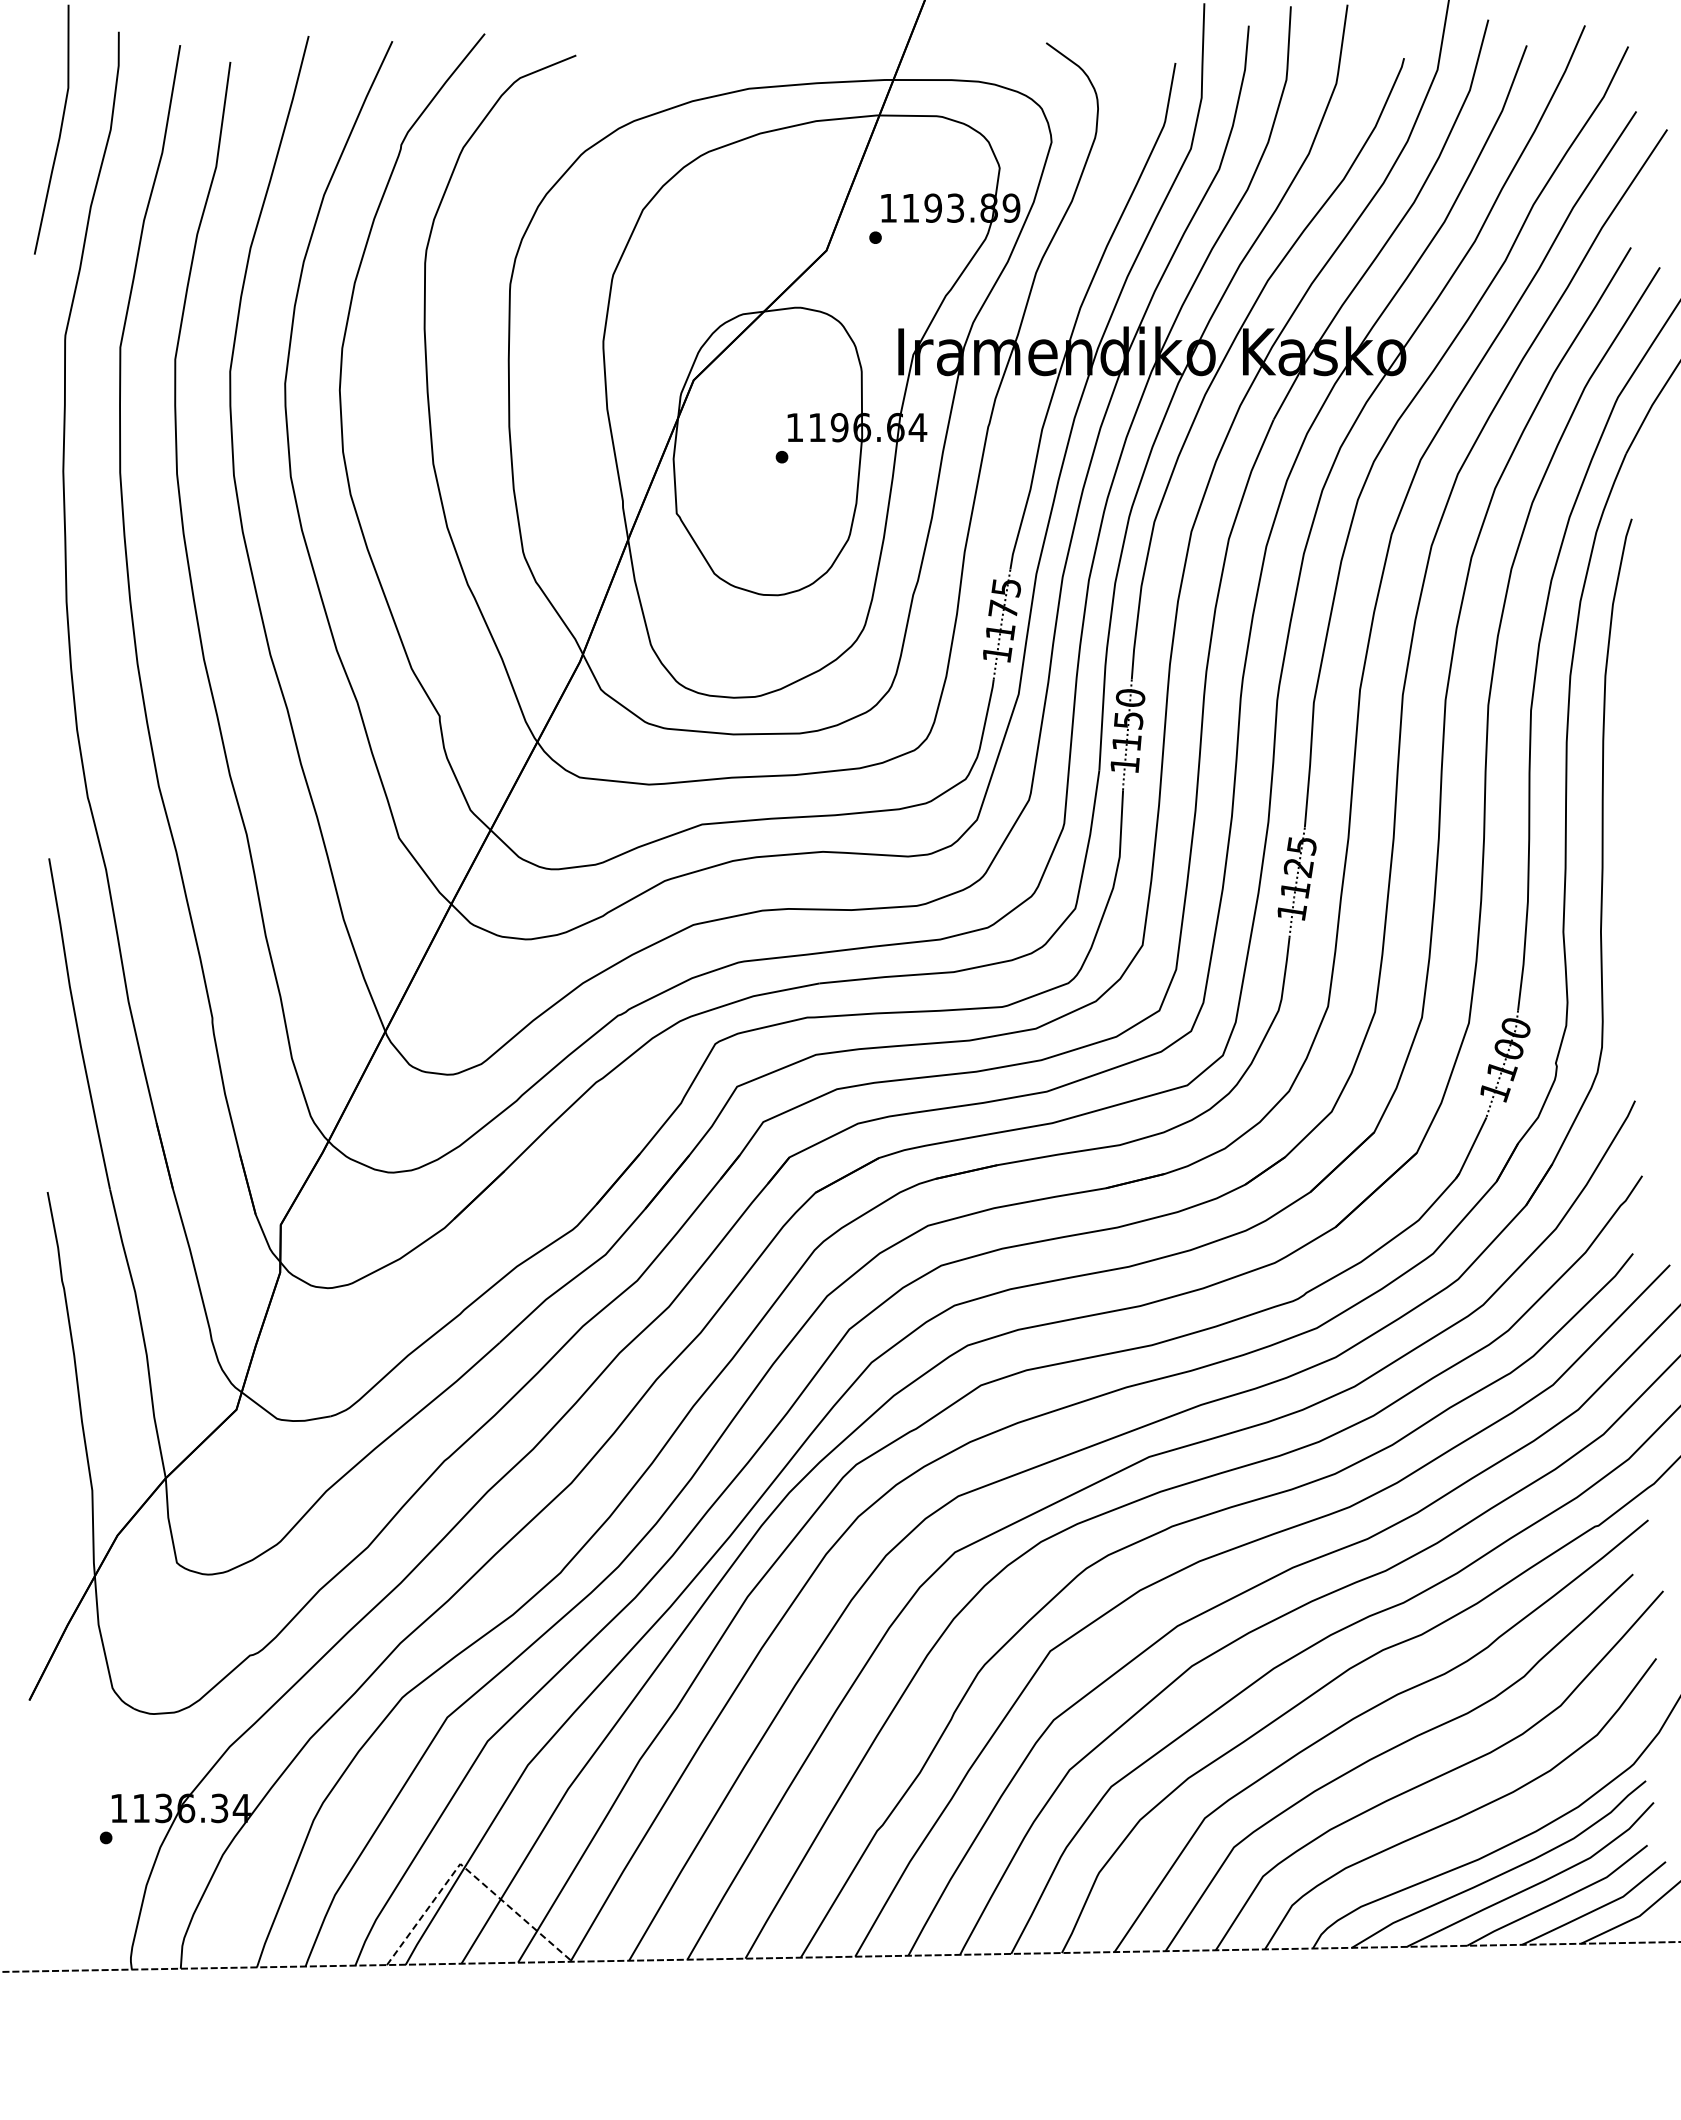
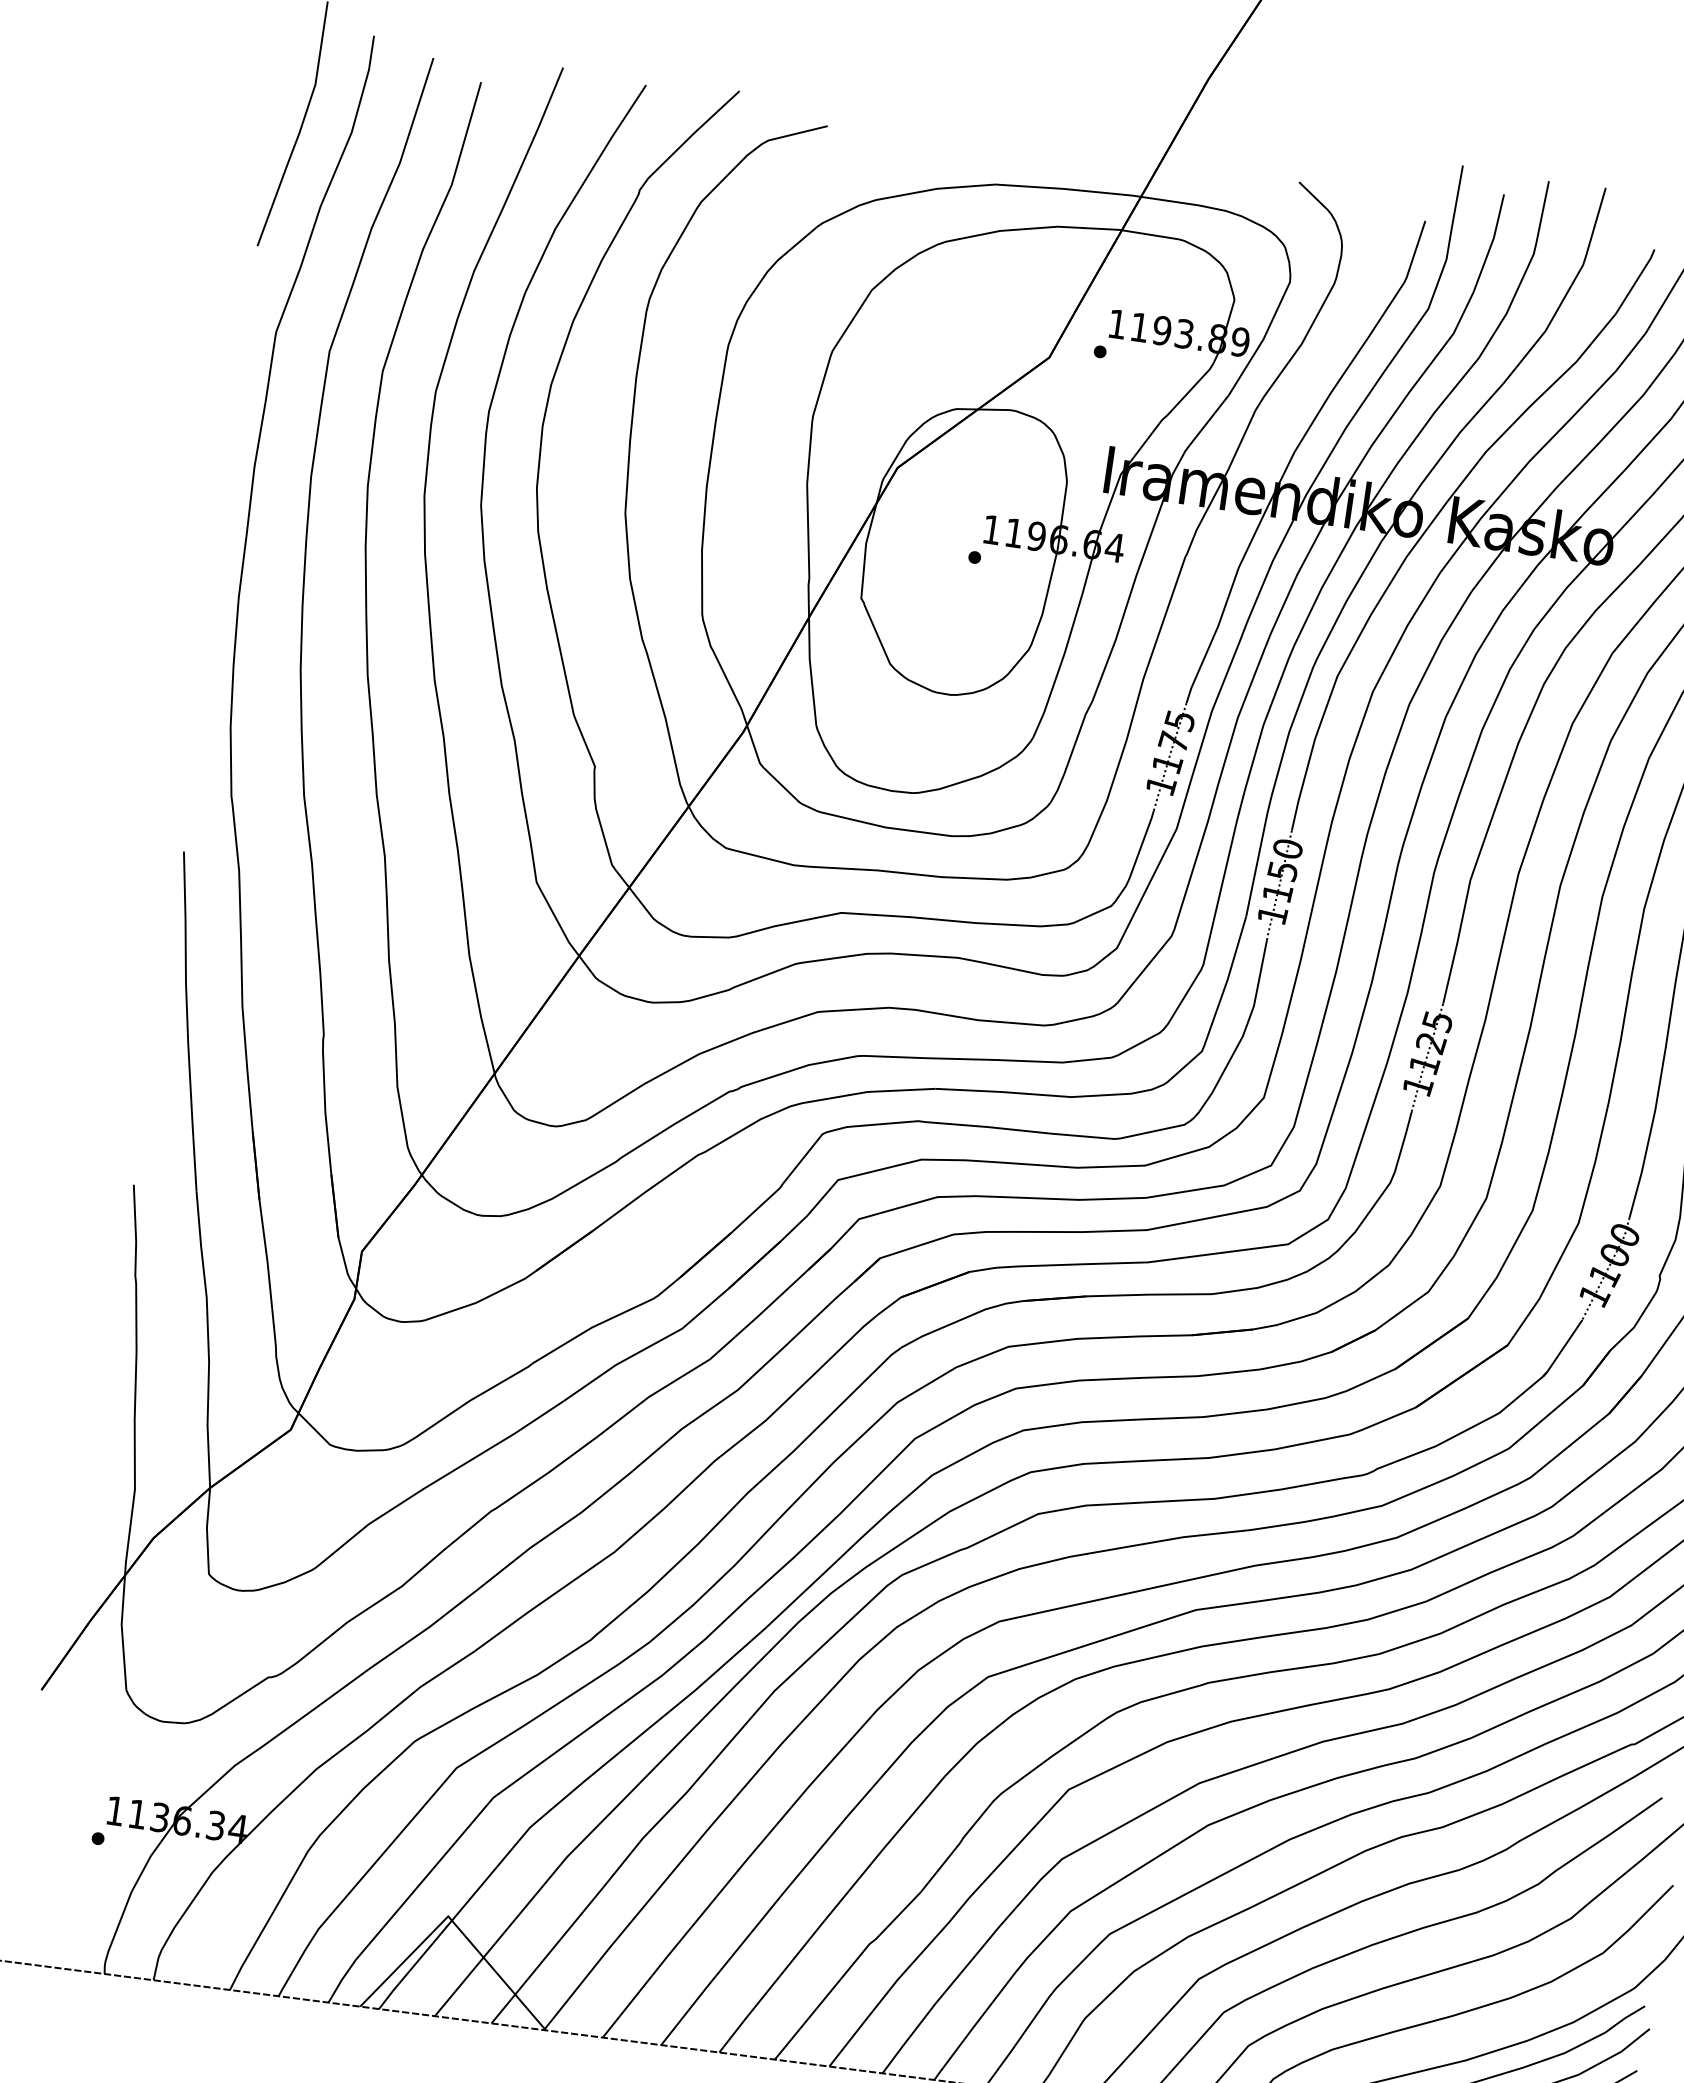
line: (469, 1871) -> (456, 1925), dashed -> solid

